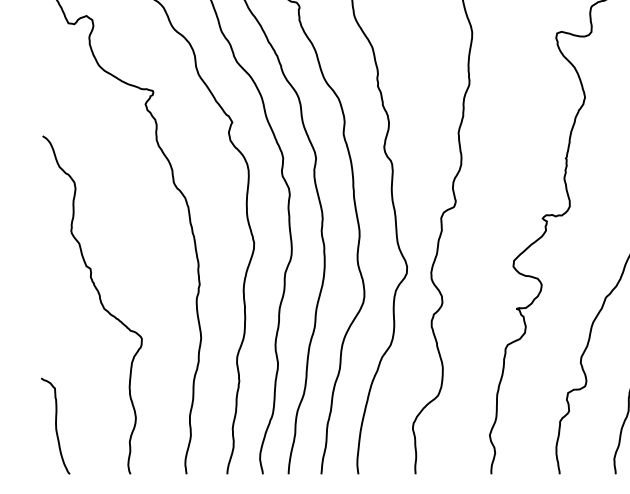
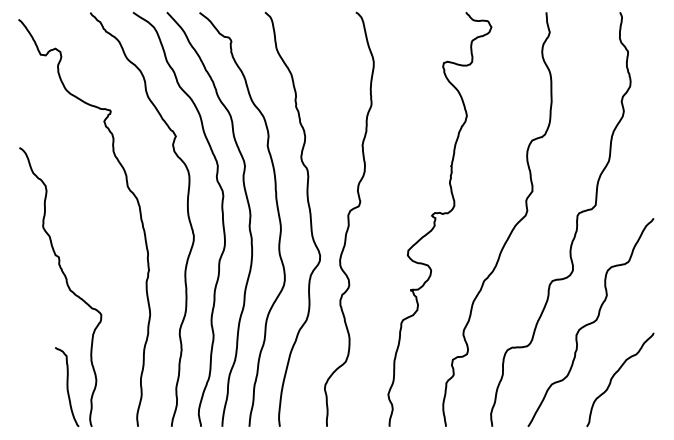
curve: (56, 426) -> (67, 387), moved

